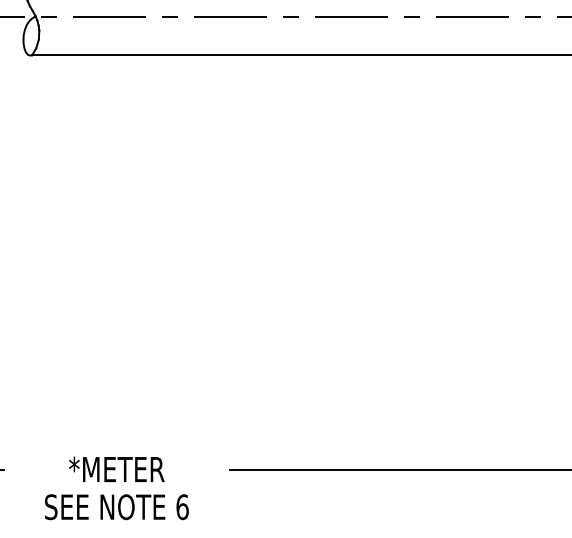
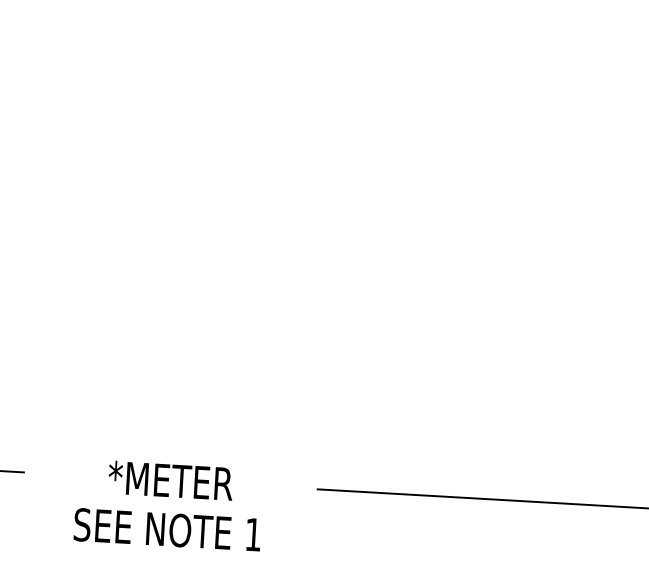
text: (182, 507) -> (253, 535), 6 -> 1

